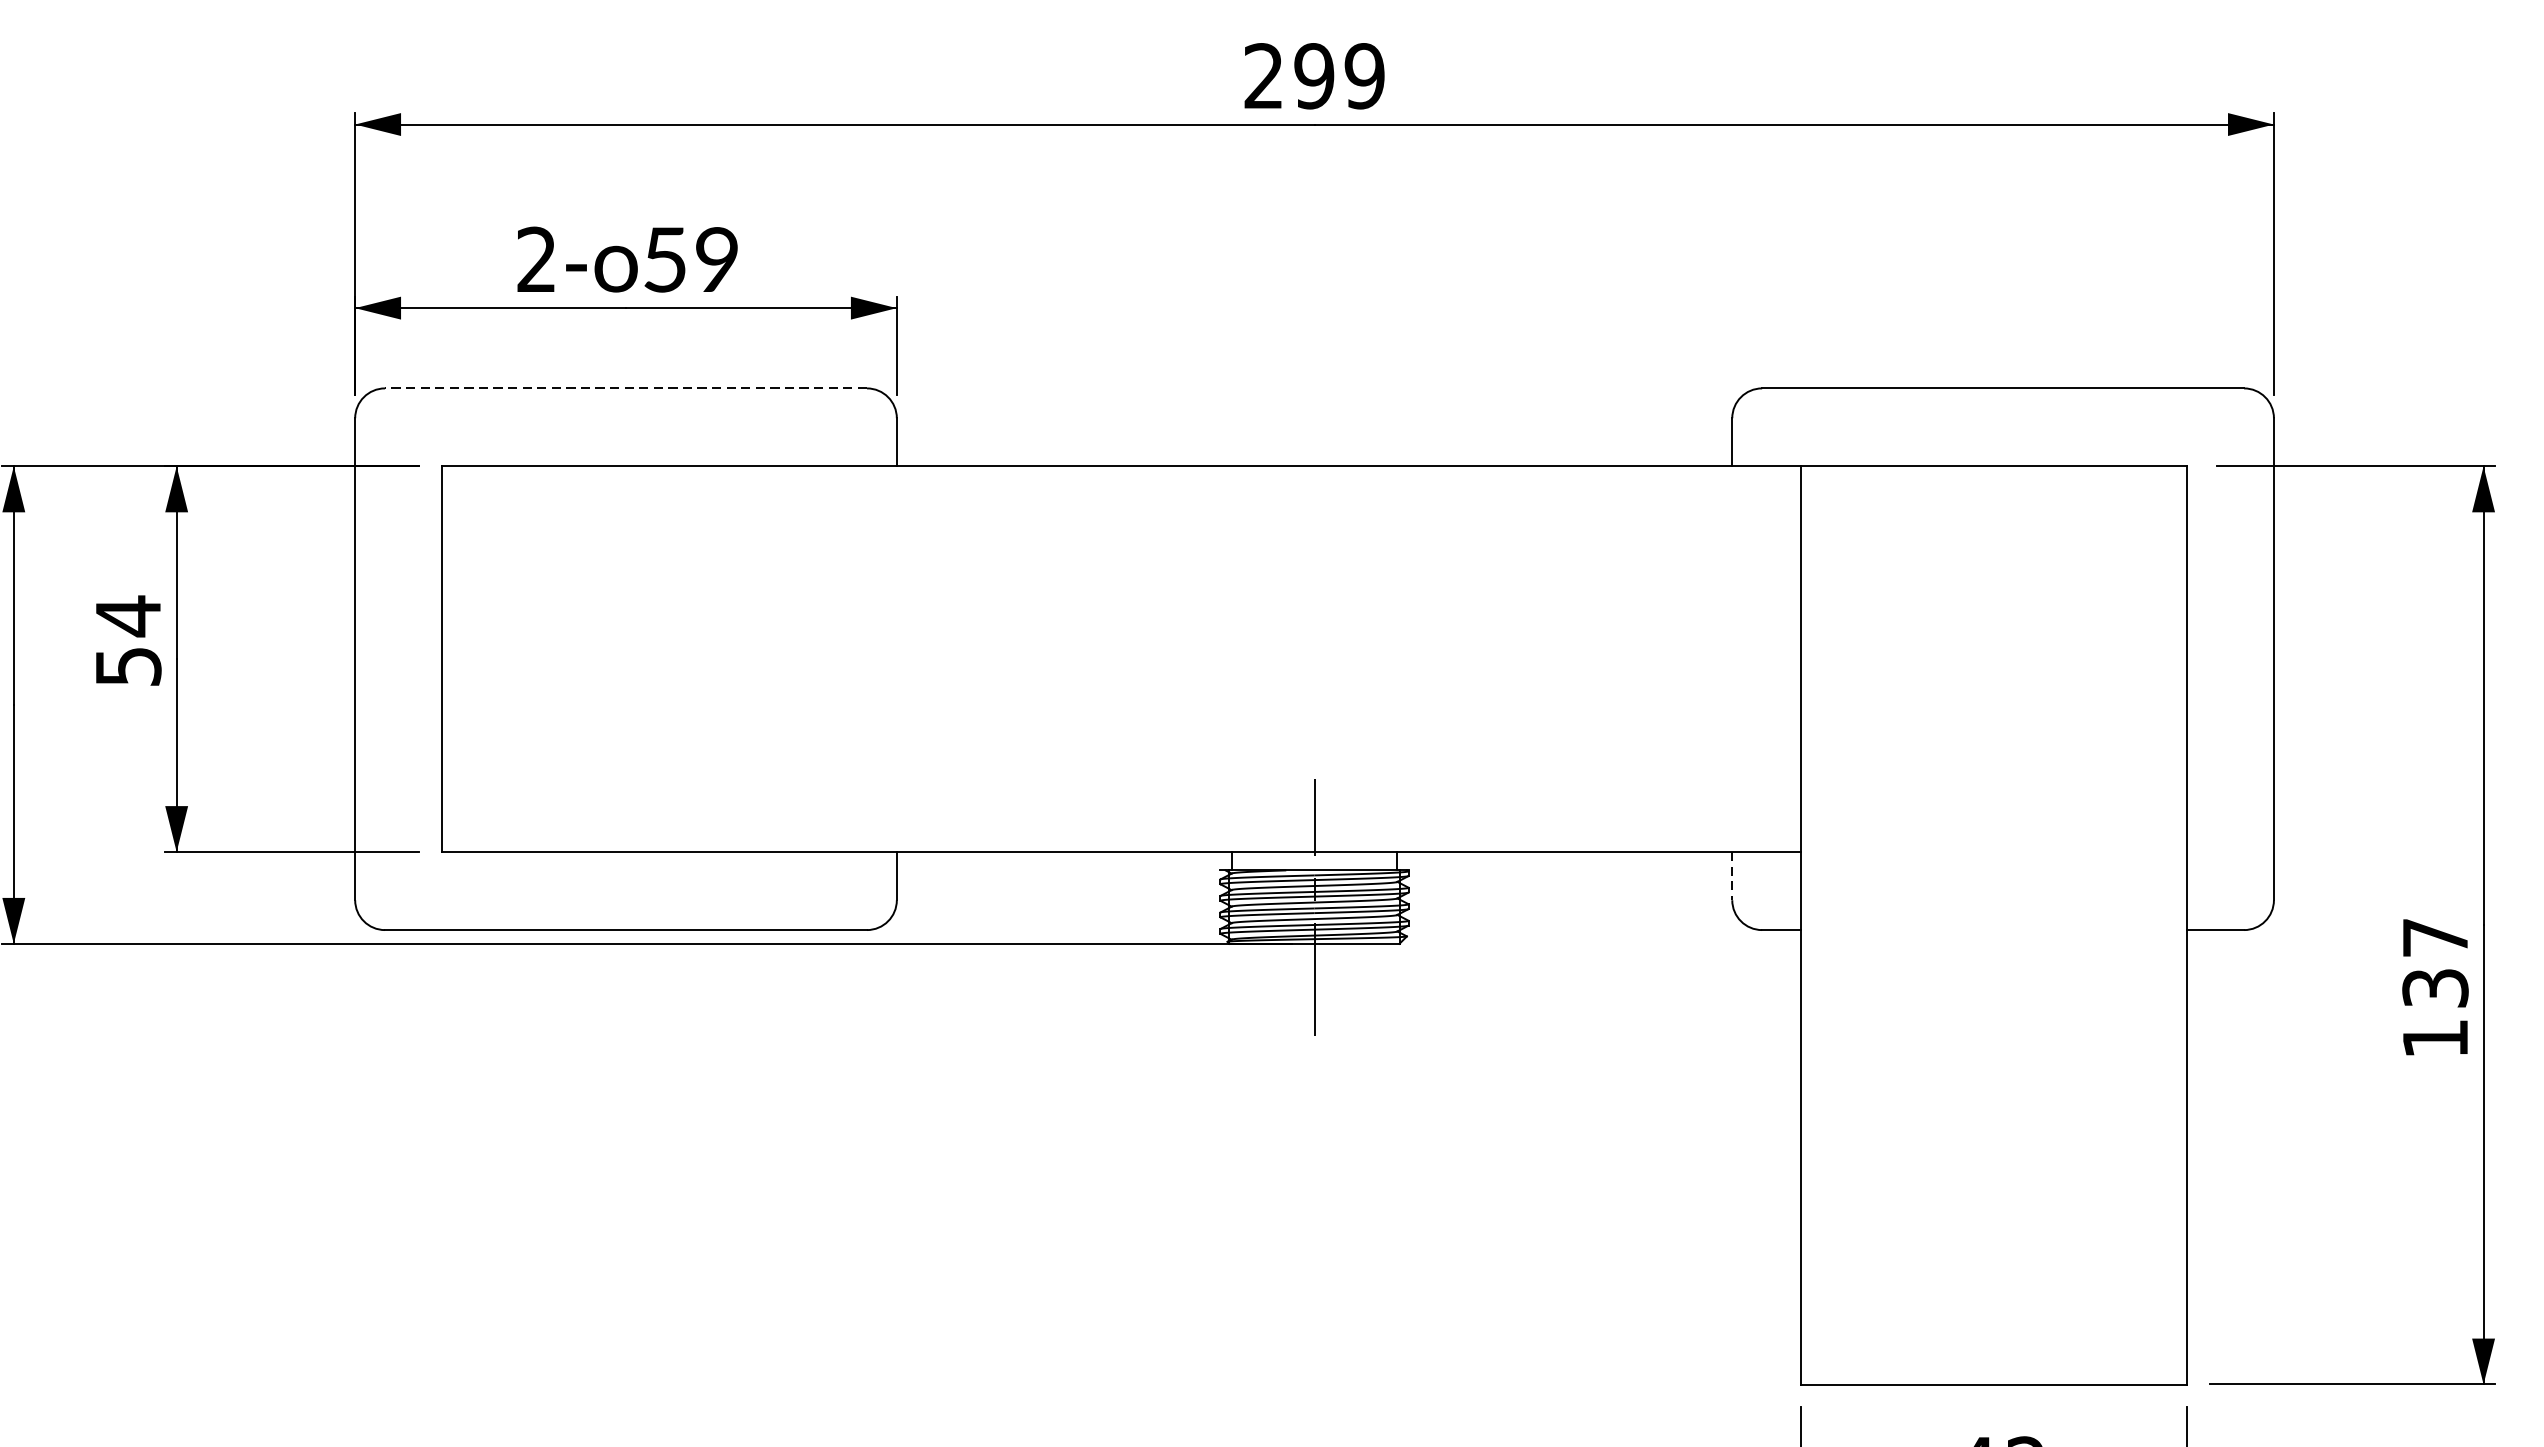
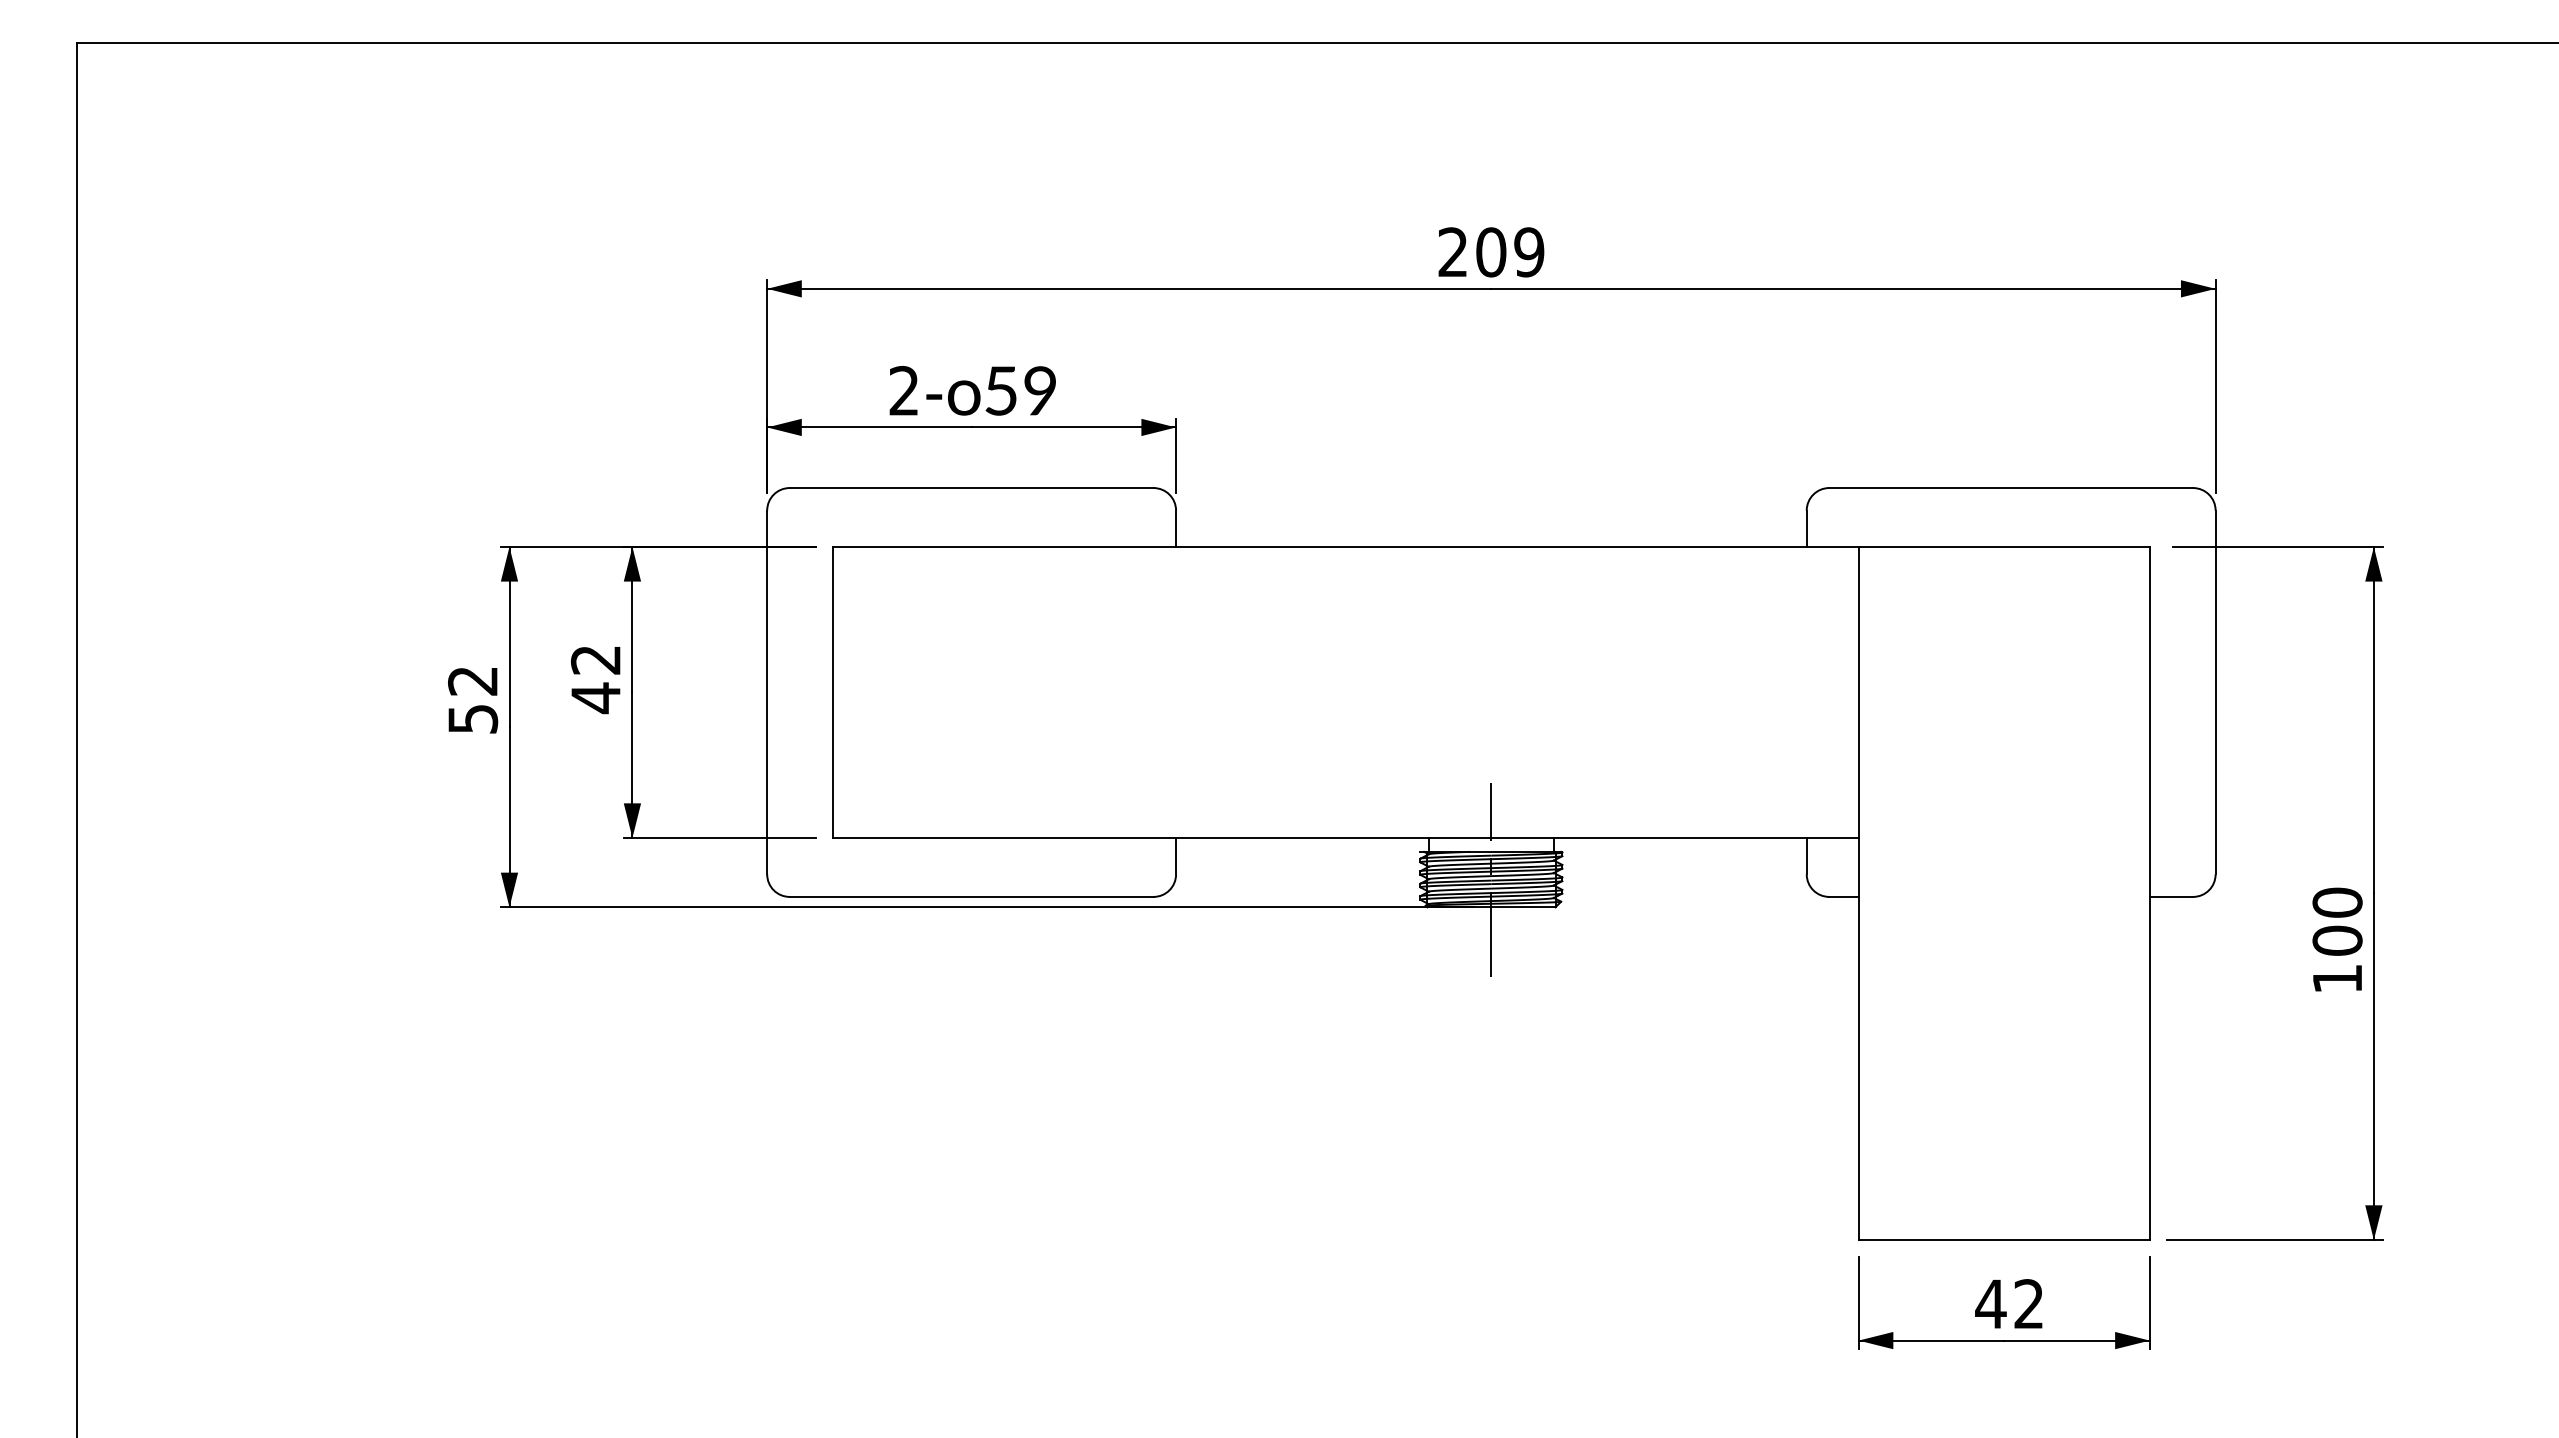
text: (1314, 76) -> (1491, 252), 299 -> 209
line: (625, 389) -> (971, 488), dashed -> solid
text: (127, 642) -> (595, 679), 54 -> 42
line: (1731, 876) -> (1806, 856), dashed -> solid
text: (2435, 962) -> (2337, 921), 137 -> 100

